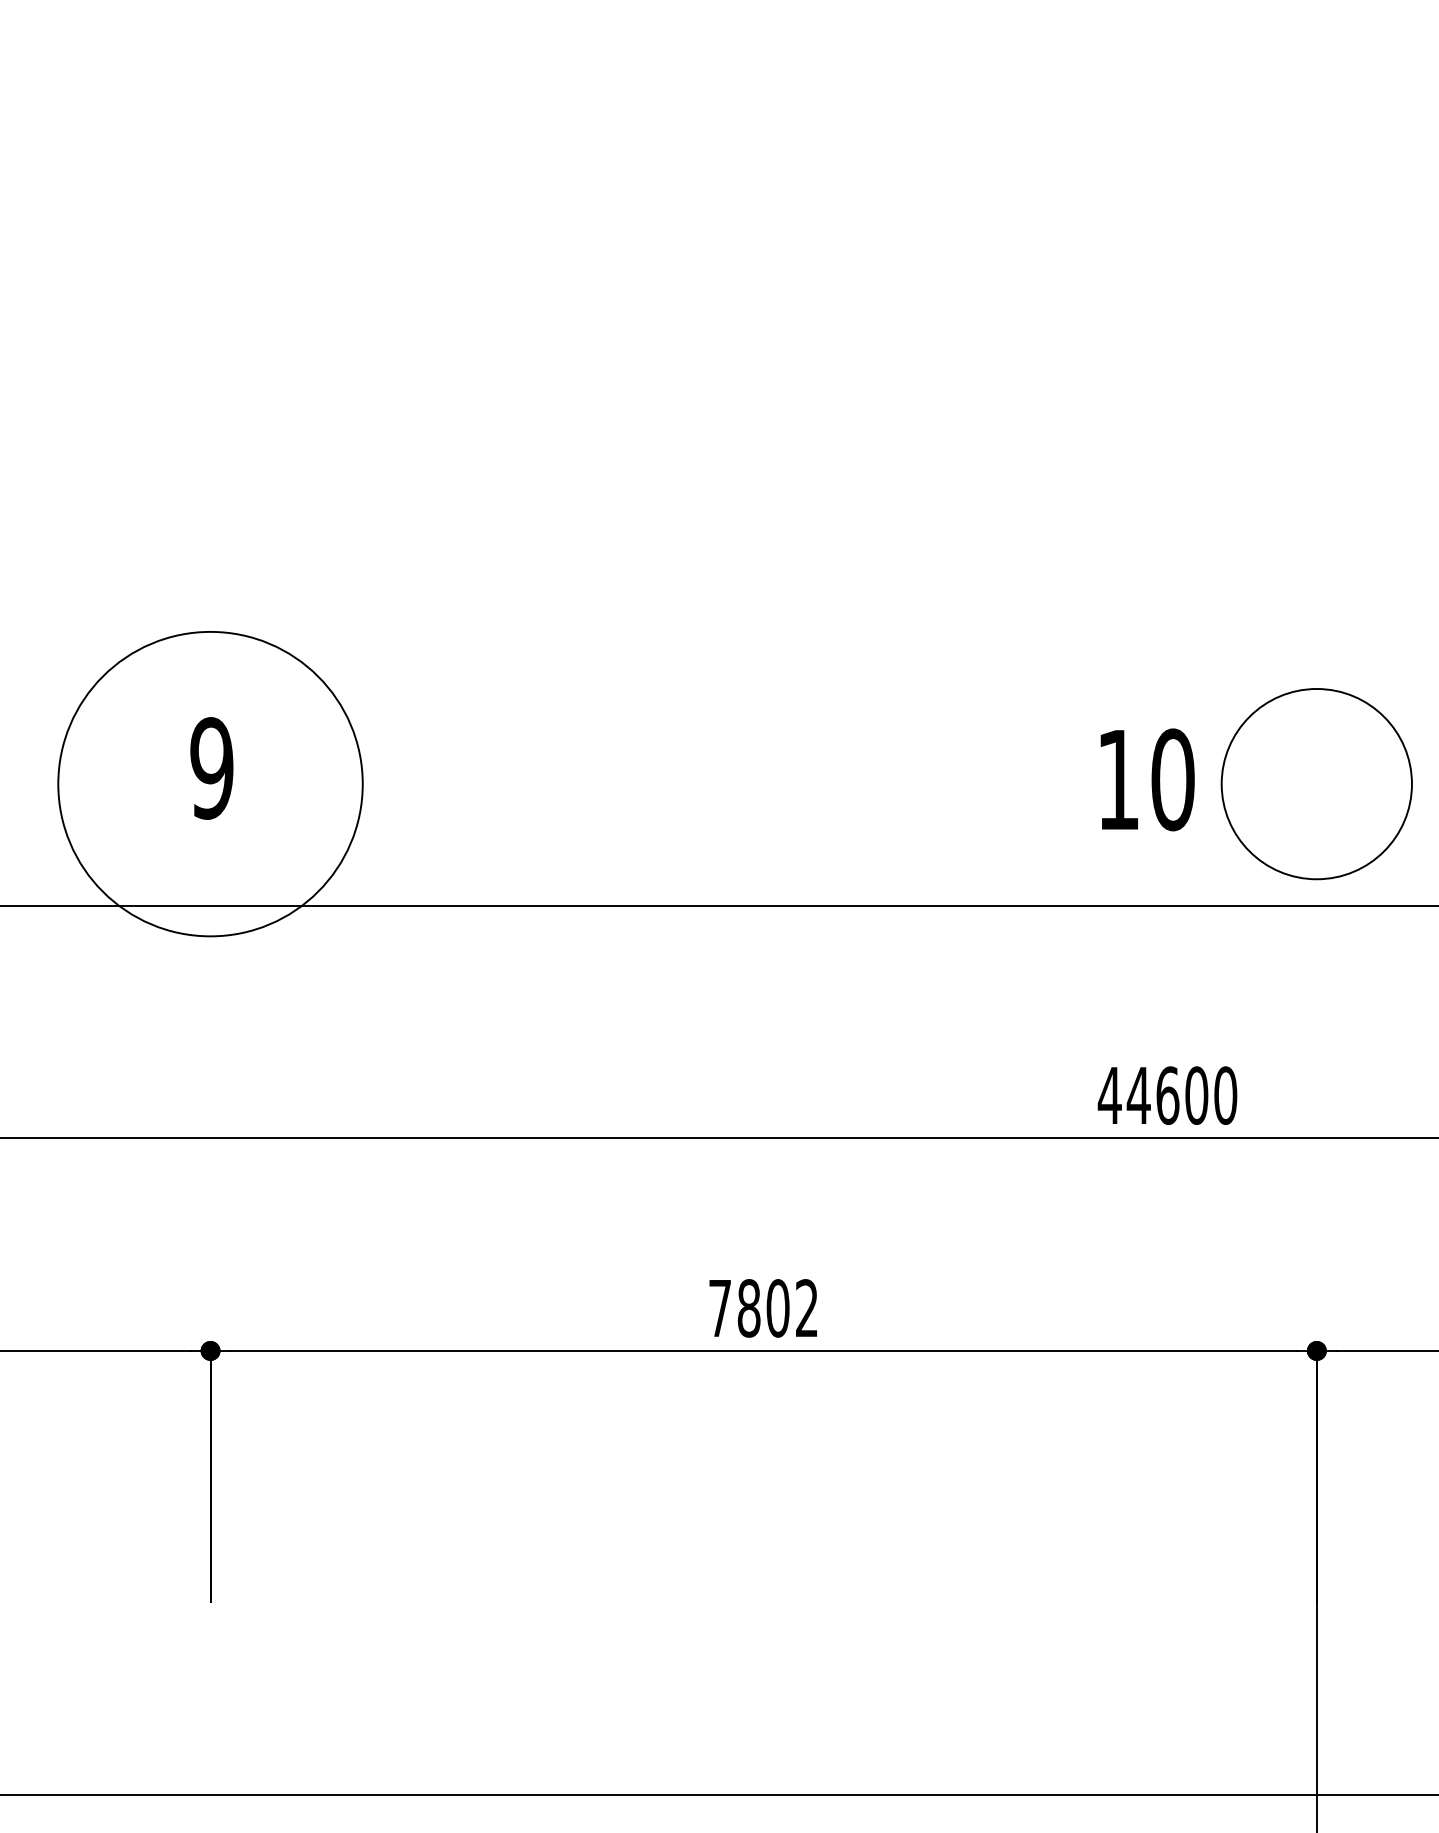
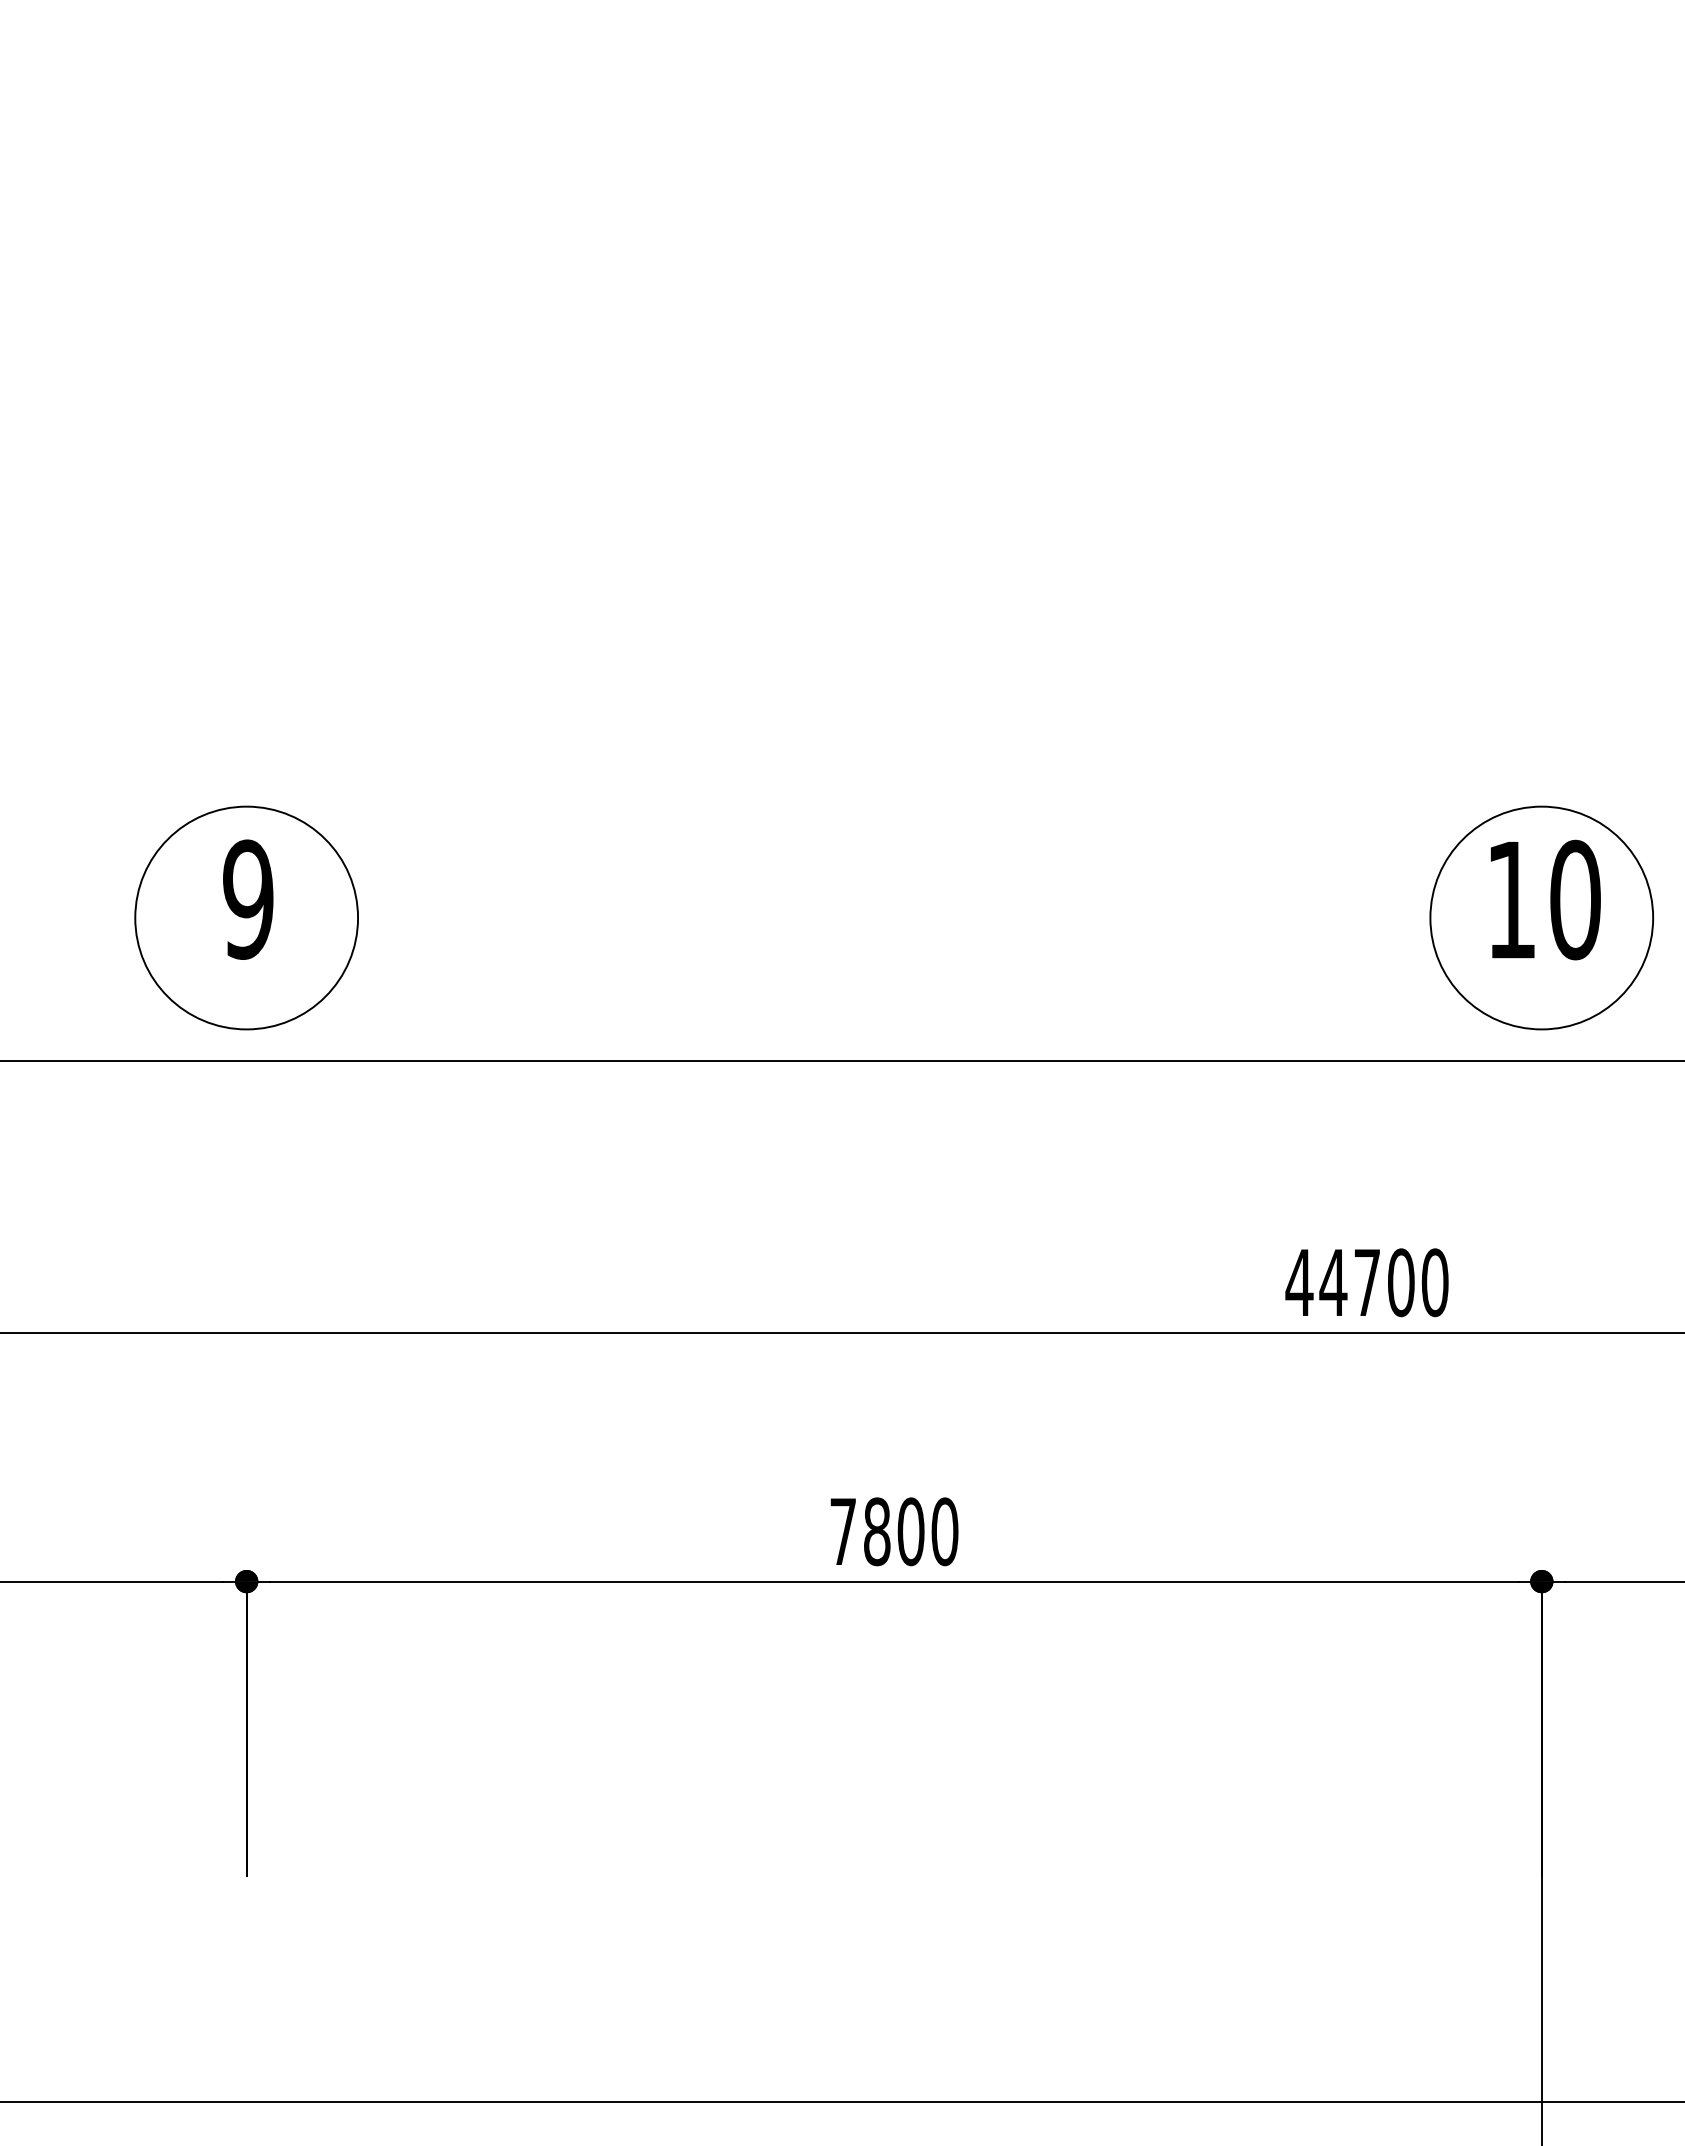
text: (1147, 779) -> (1545, 899), moved
circle: (210, 783) -> (246, 917), size x0.62
text: (1167, 1095) -> (1367, 1282), 44600 -> 44700
text: (806, 1308) -> (944, 1531), 7802 -> 7800

